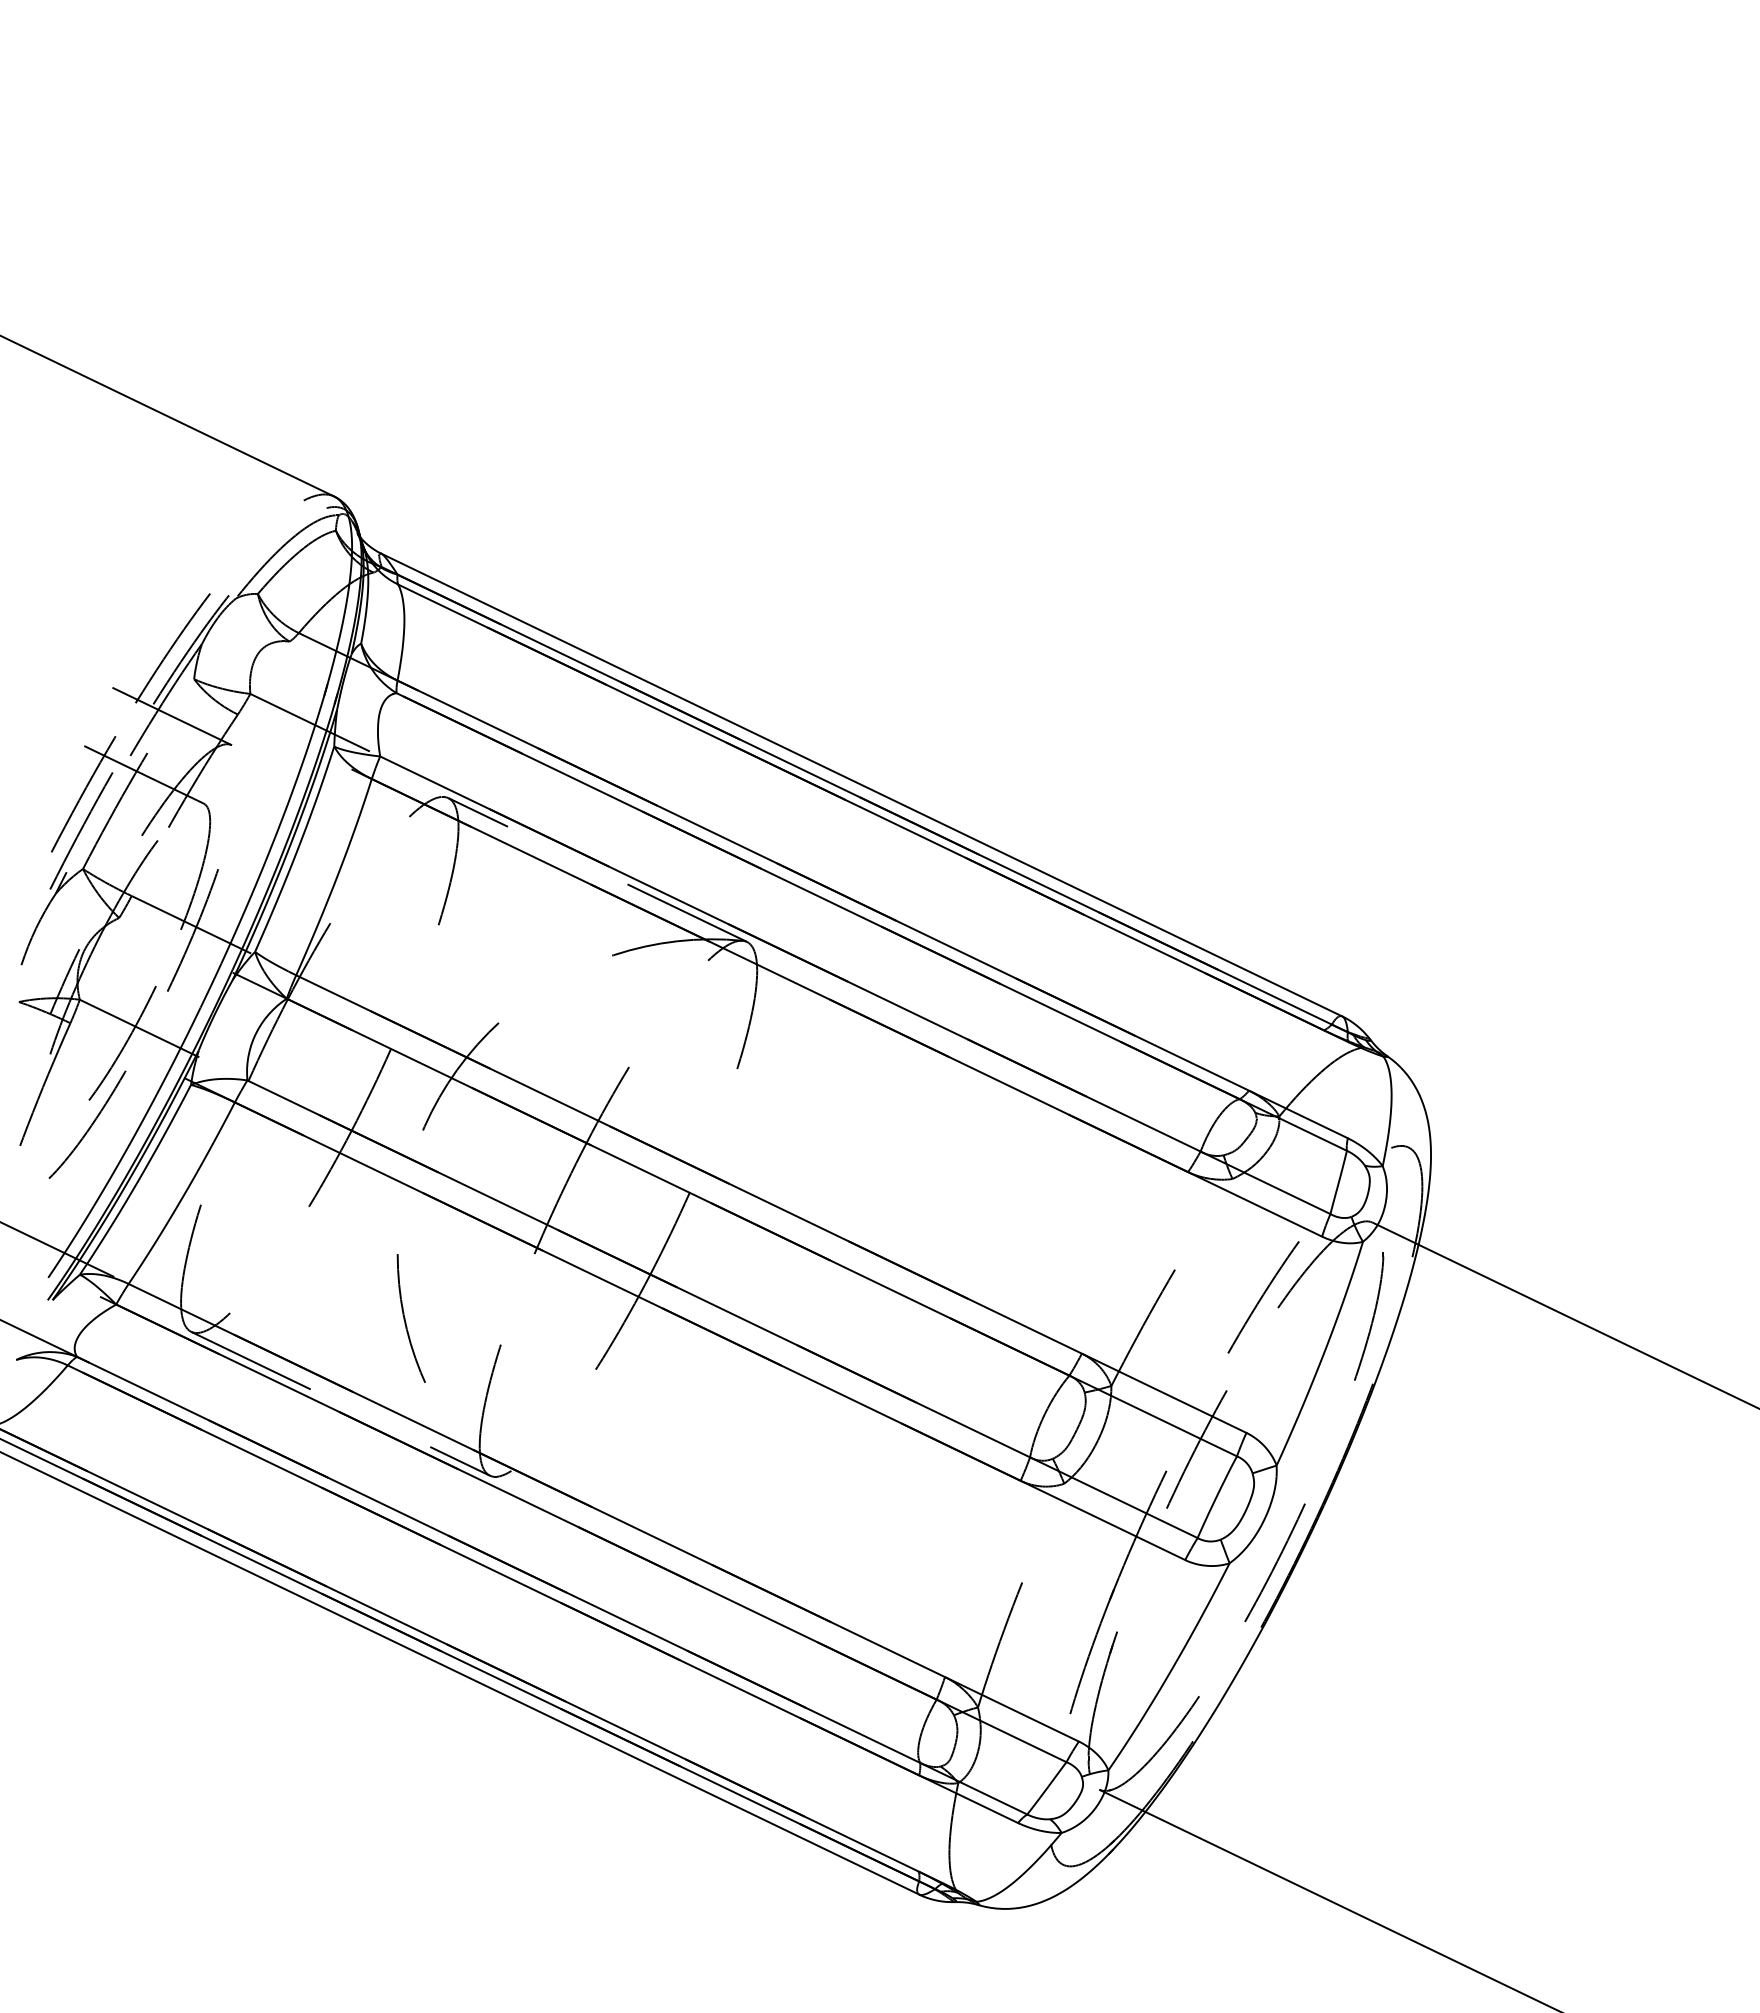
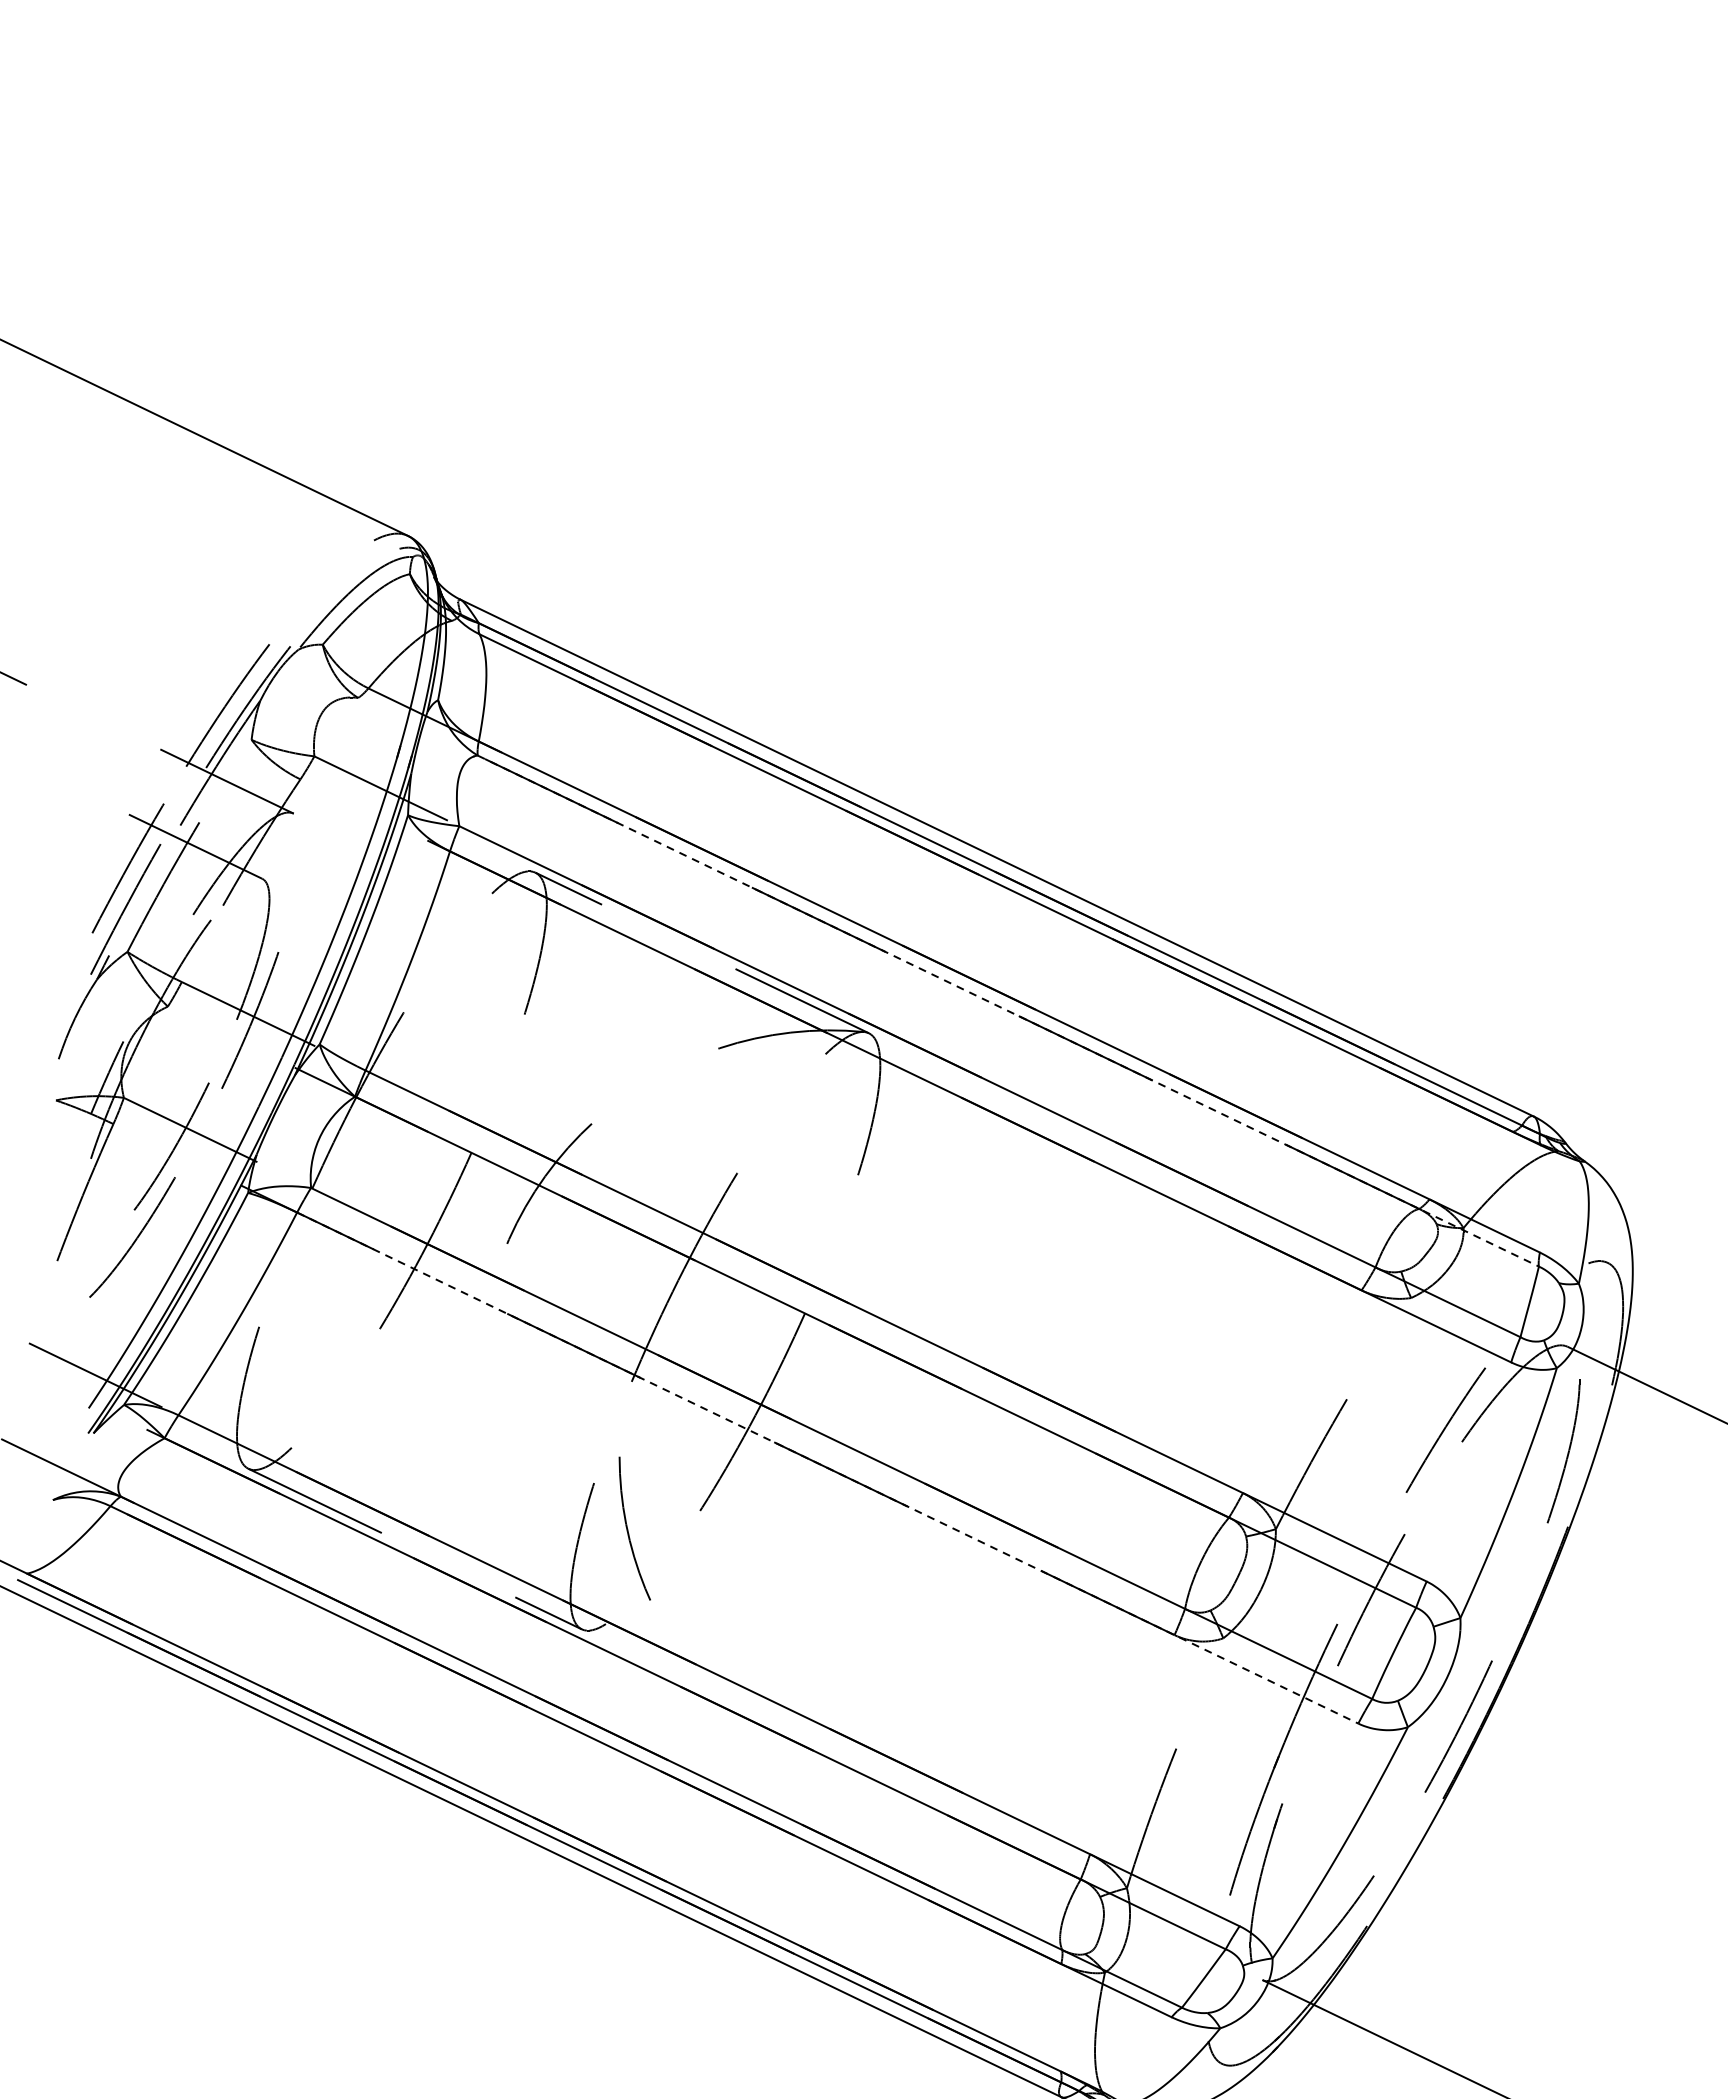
line: (872, 922) -> (1009, 1011), solid -> dashed
arc: (405, 1318) -> (628, 1528), moved
line: (710, 1331) -> (828, 1468), solid -> dashed

